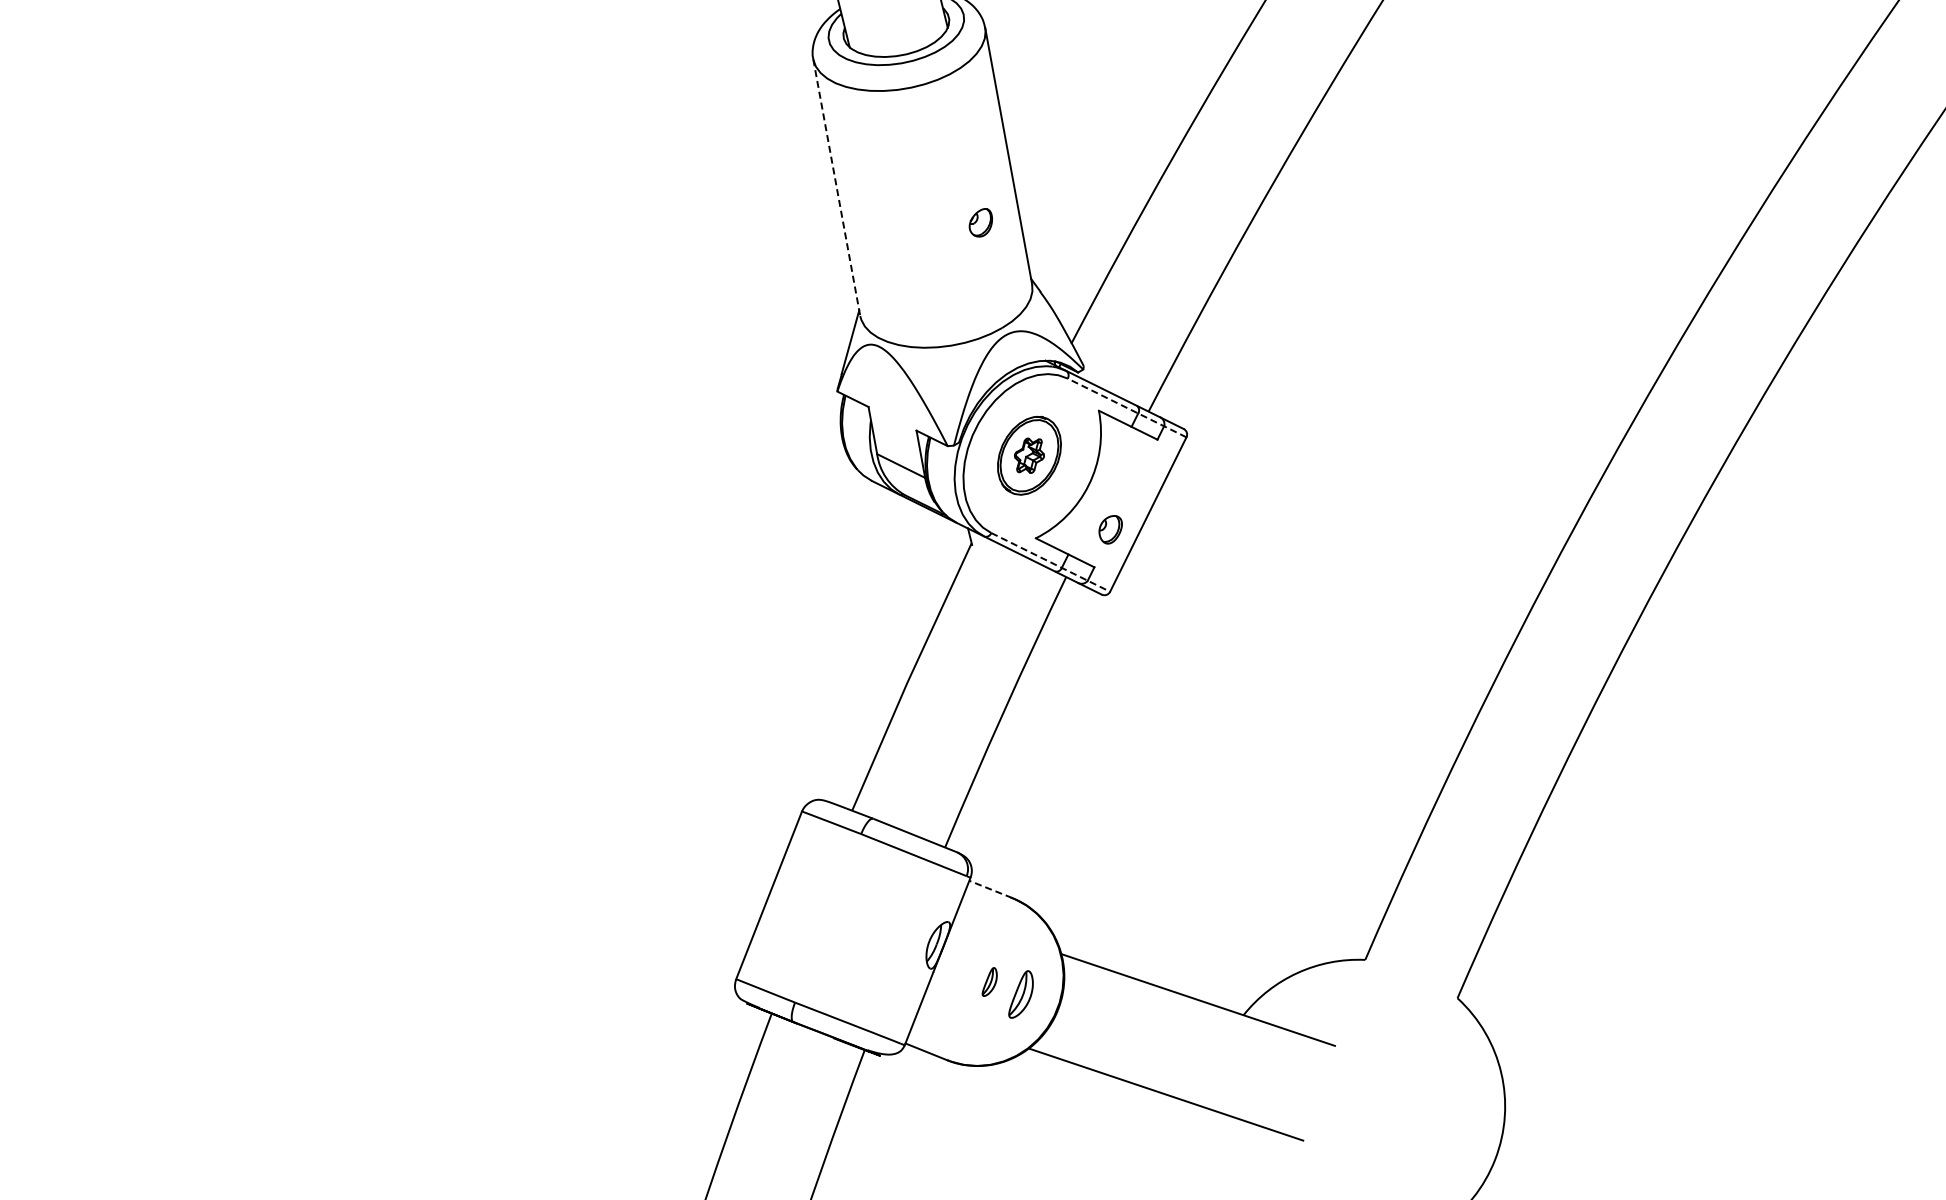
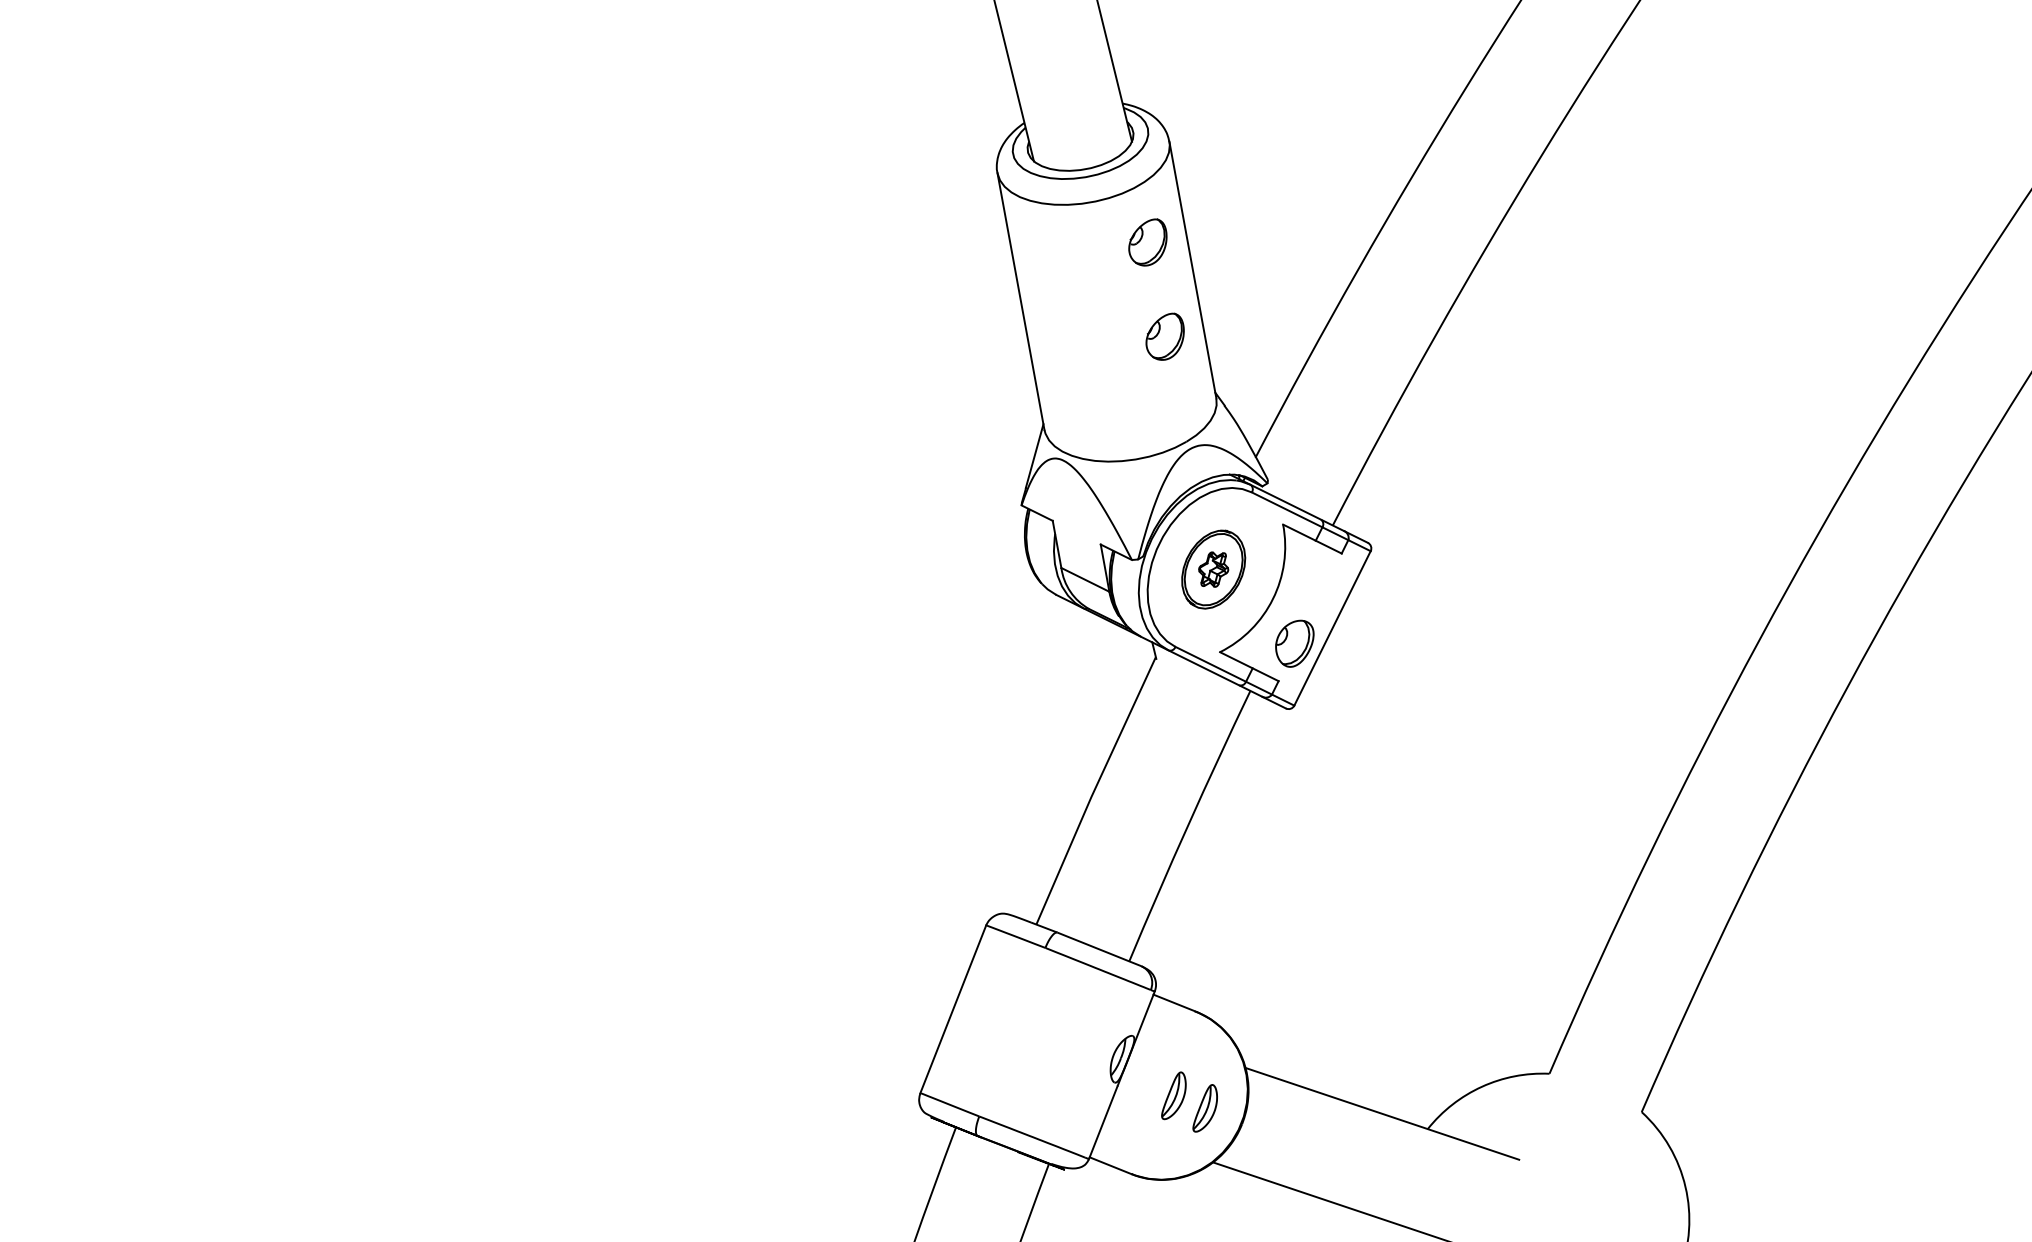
part: (963, 128) -> (1147, 242), added
line: (837, 188) -> (1021, 302), dashed -> solid
part: (980, 222) -> (1164, 336), size x1.67
line: (1126, 407) -> (1310, 521), dashed -> solid
part: (1110, 529) -> (1294, 643), size x1.67
line: (1051, 562) -> (1235, 676), dashed -> solid
line: (990, 889) -> (1174, 1003), dashed -> solid
part: (989, 981) -> (1173, 1095), size x1.67

